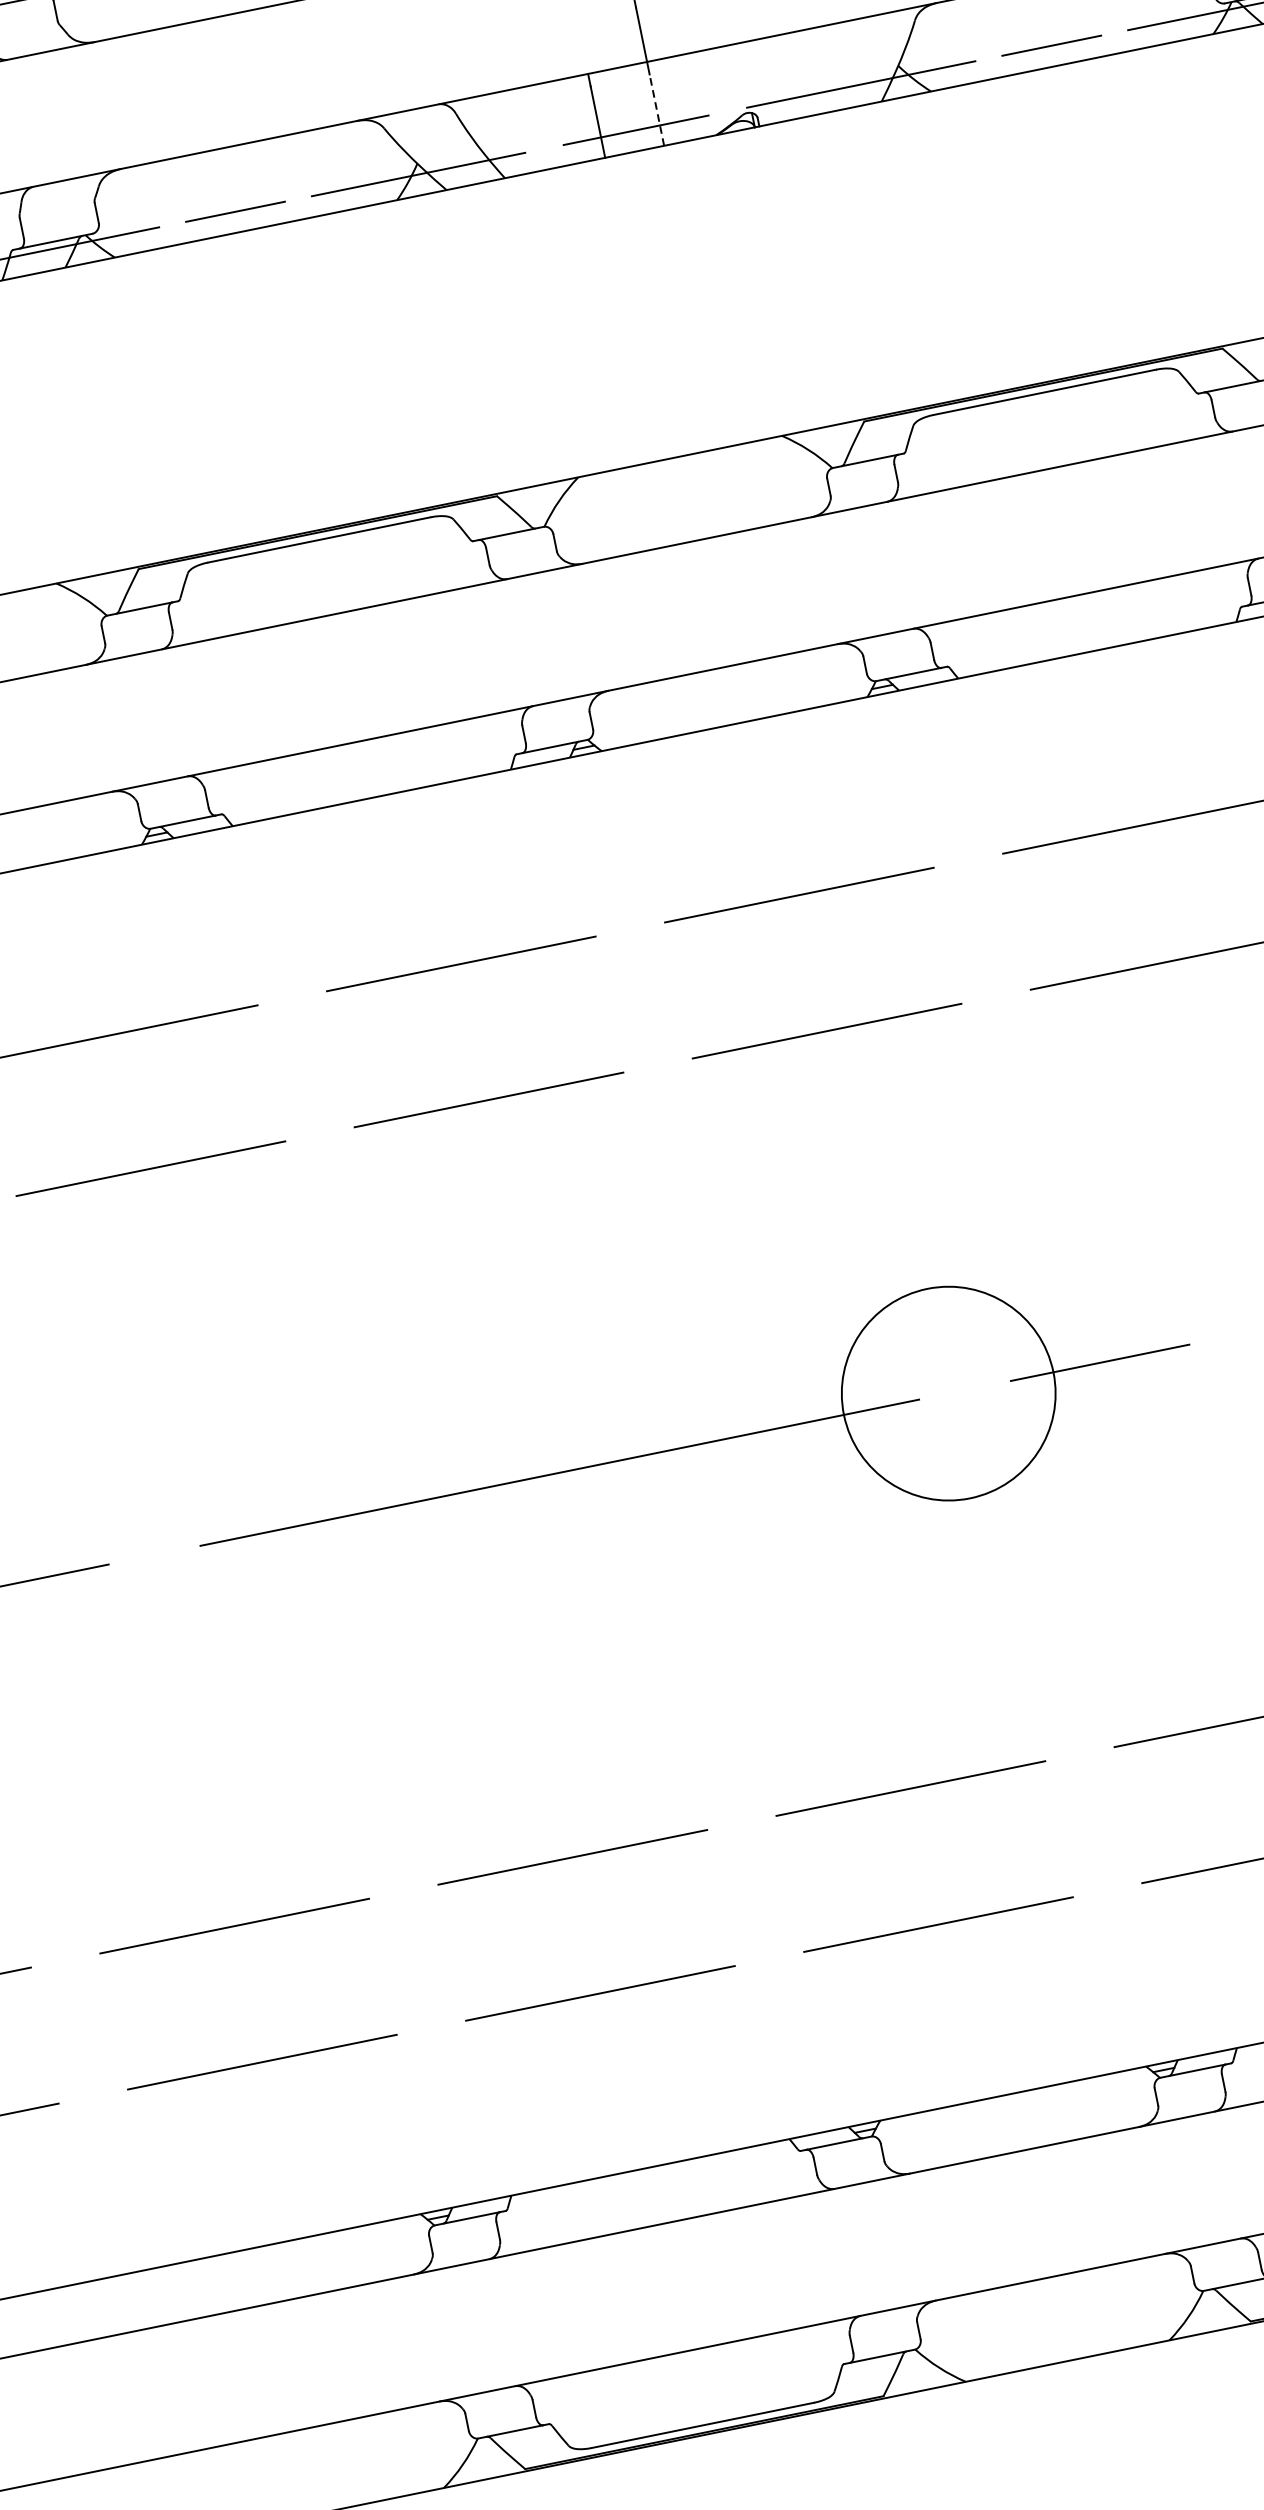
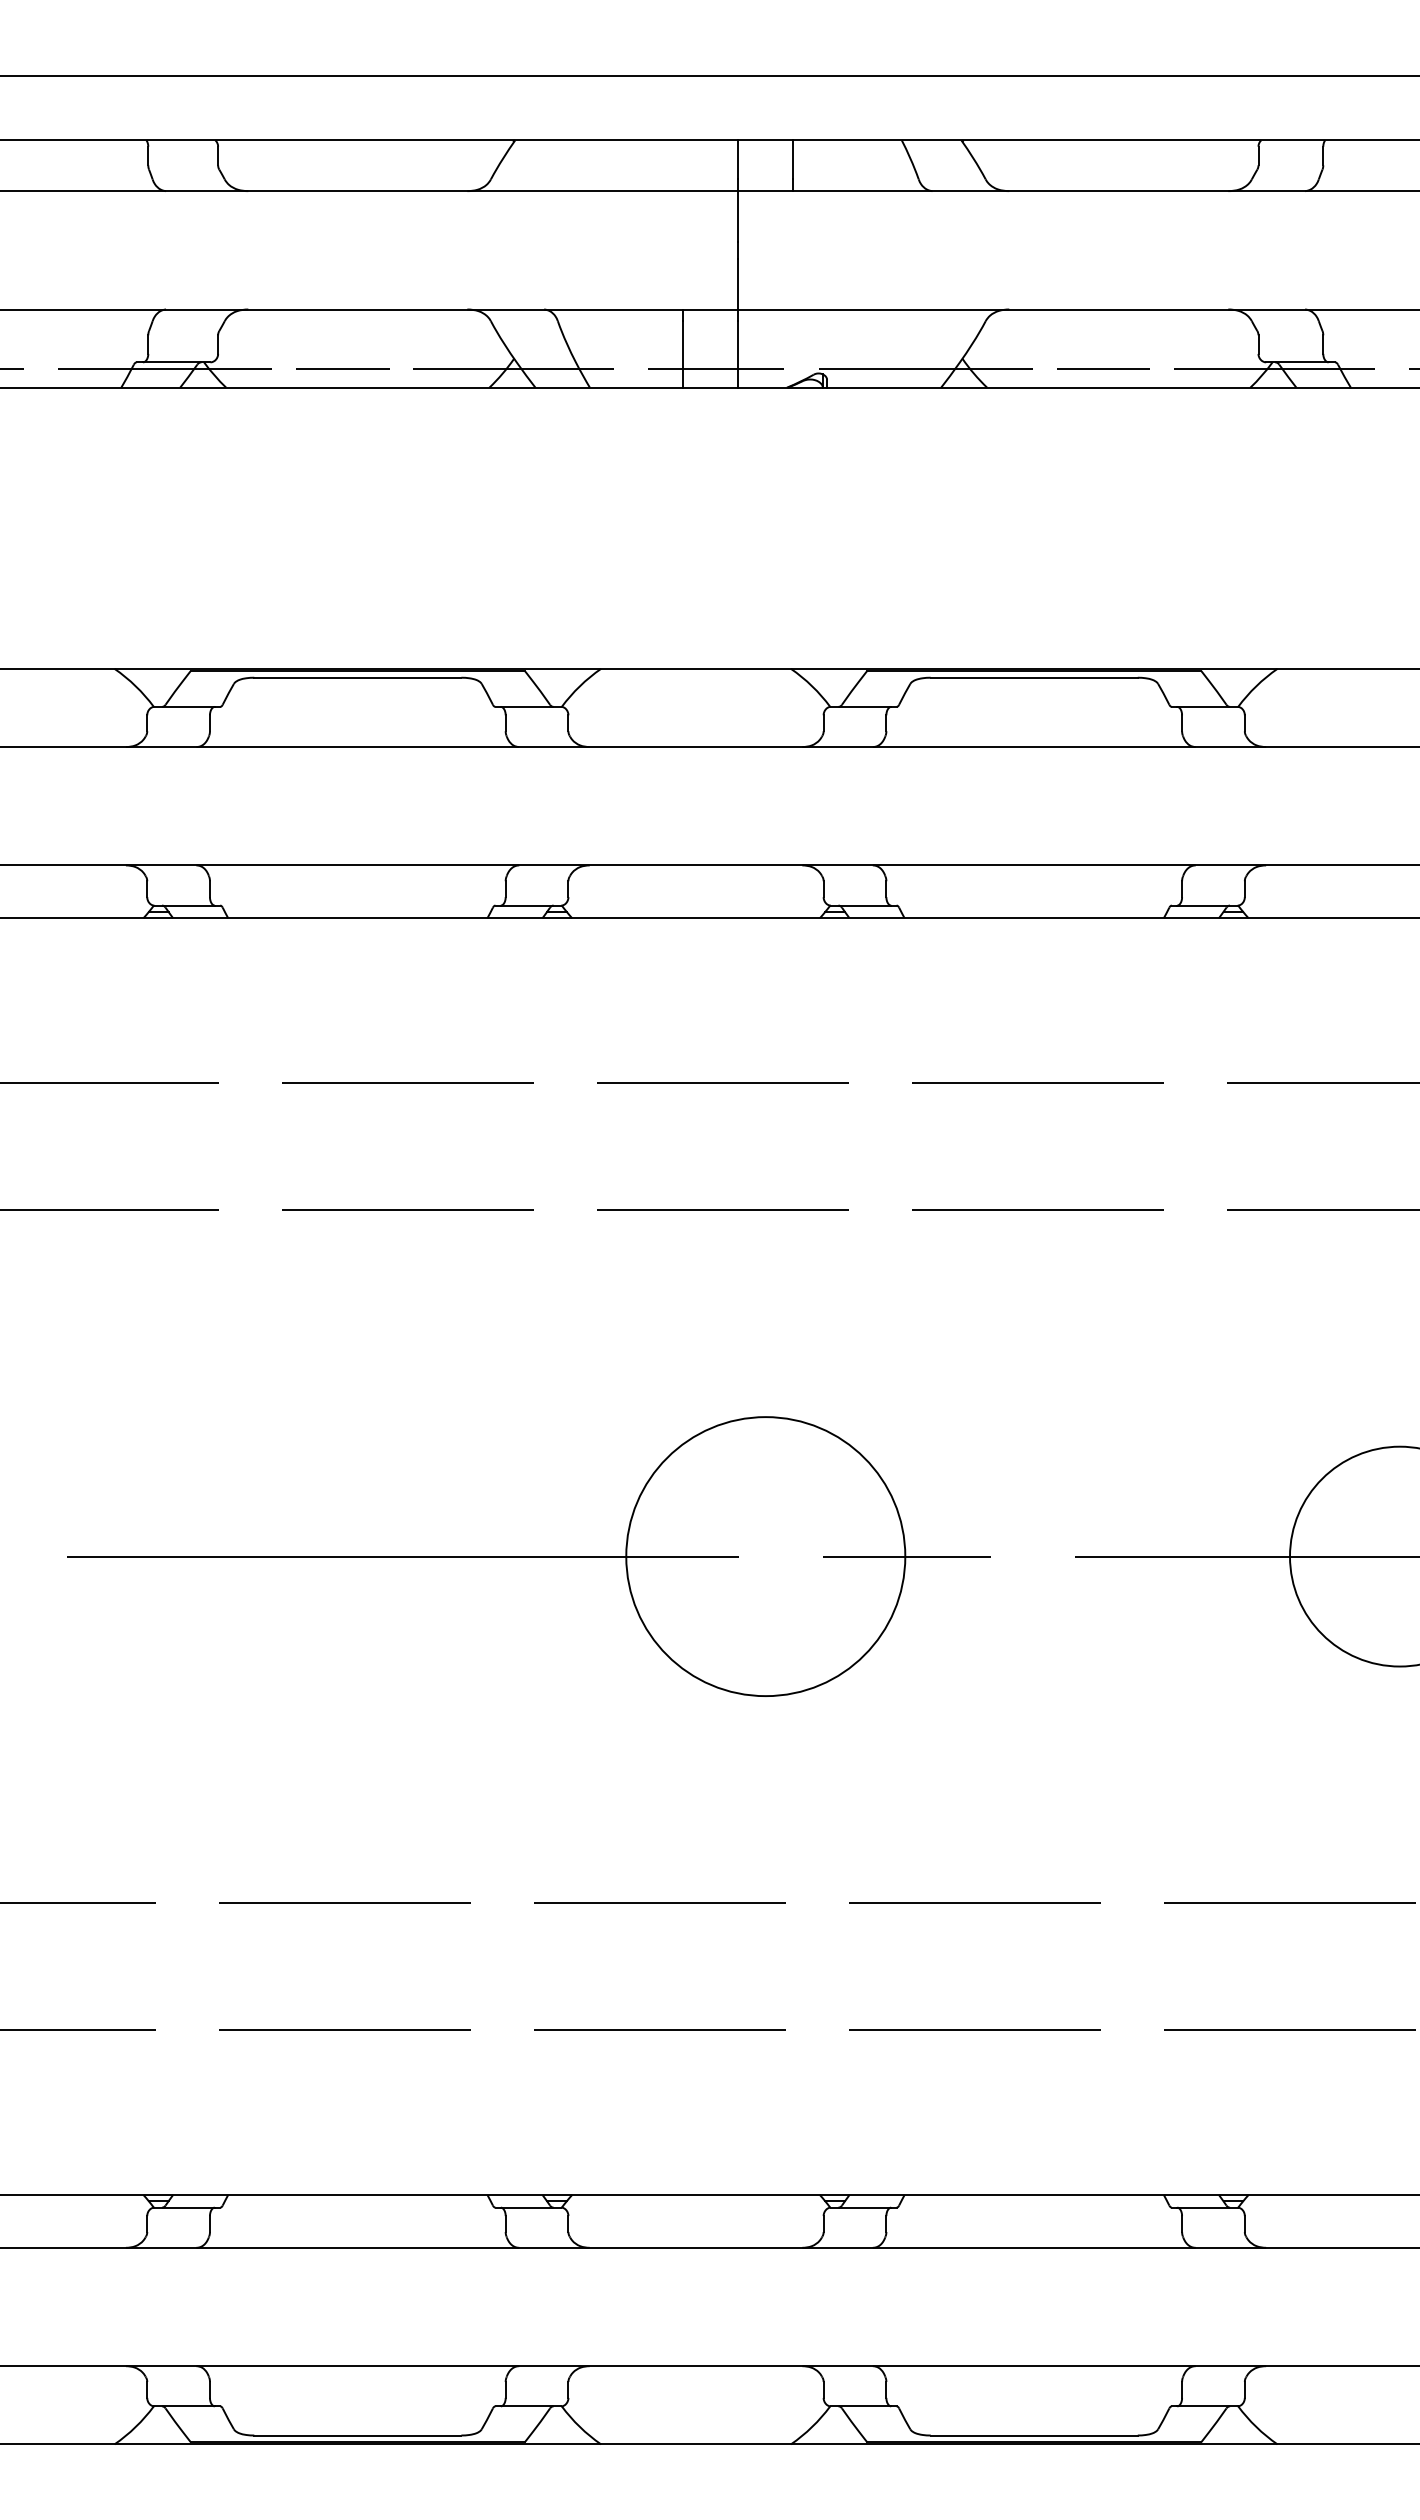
line: (656, 109) -> (738, 353), dashed -> solid
circle: (948, 1393) -> (765, 1556), size x1.43

